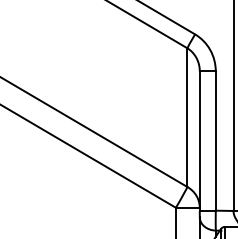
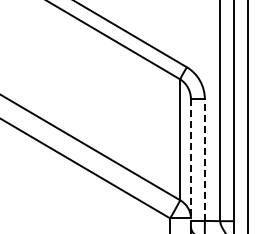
line: (199, 141) -> (190, 160), solid -> dashed
line: (215, 141) -> (204, 160), solid -> dashed

